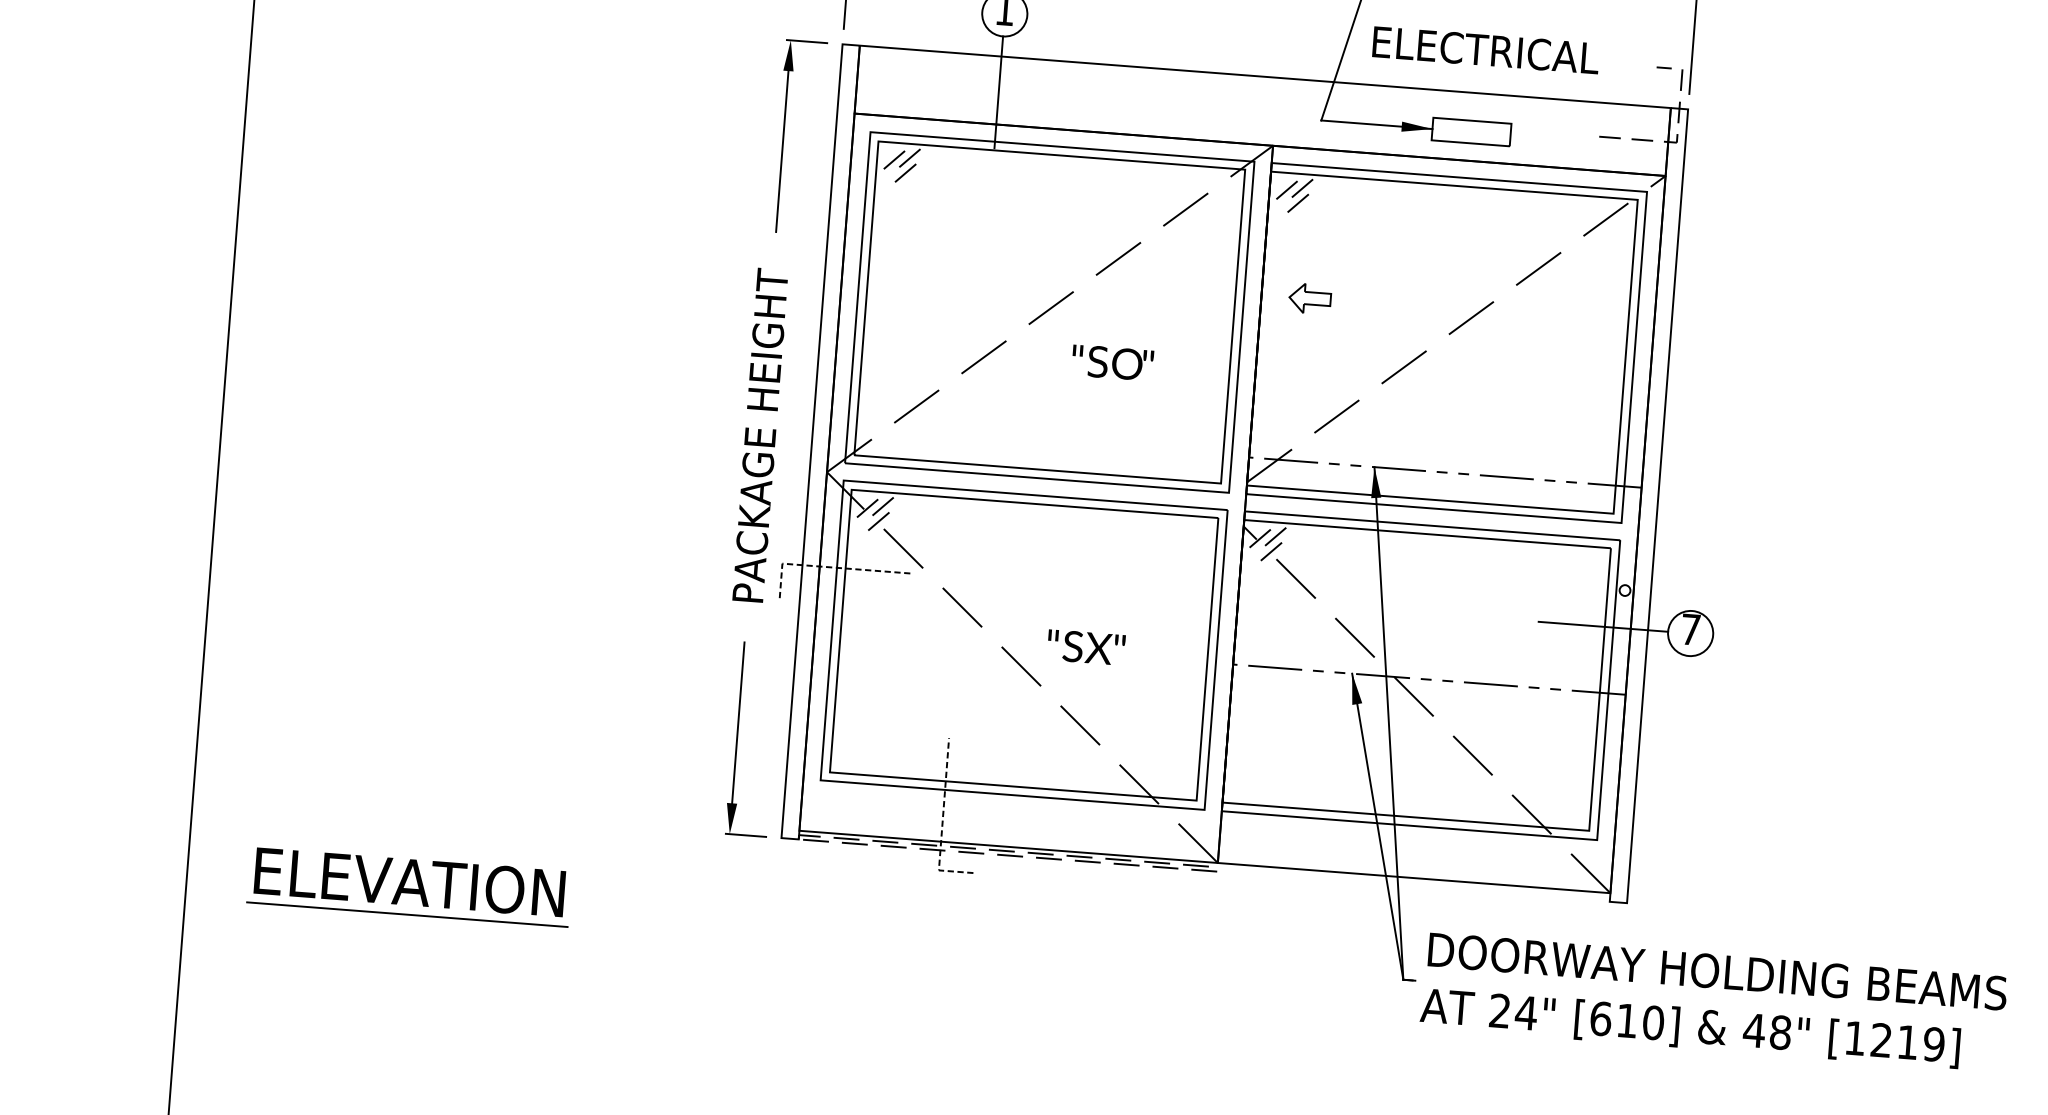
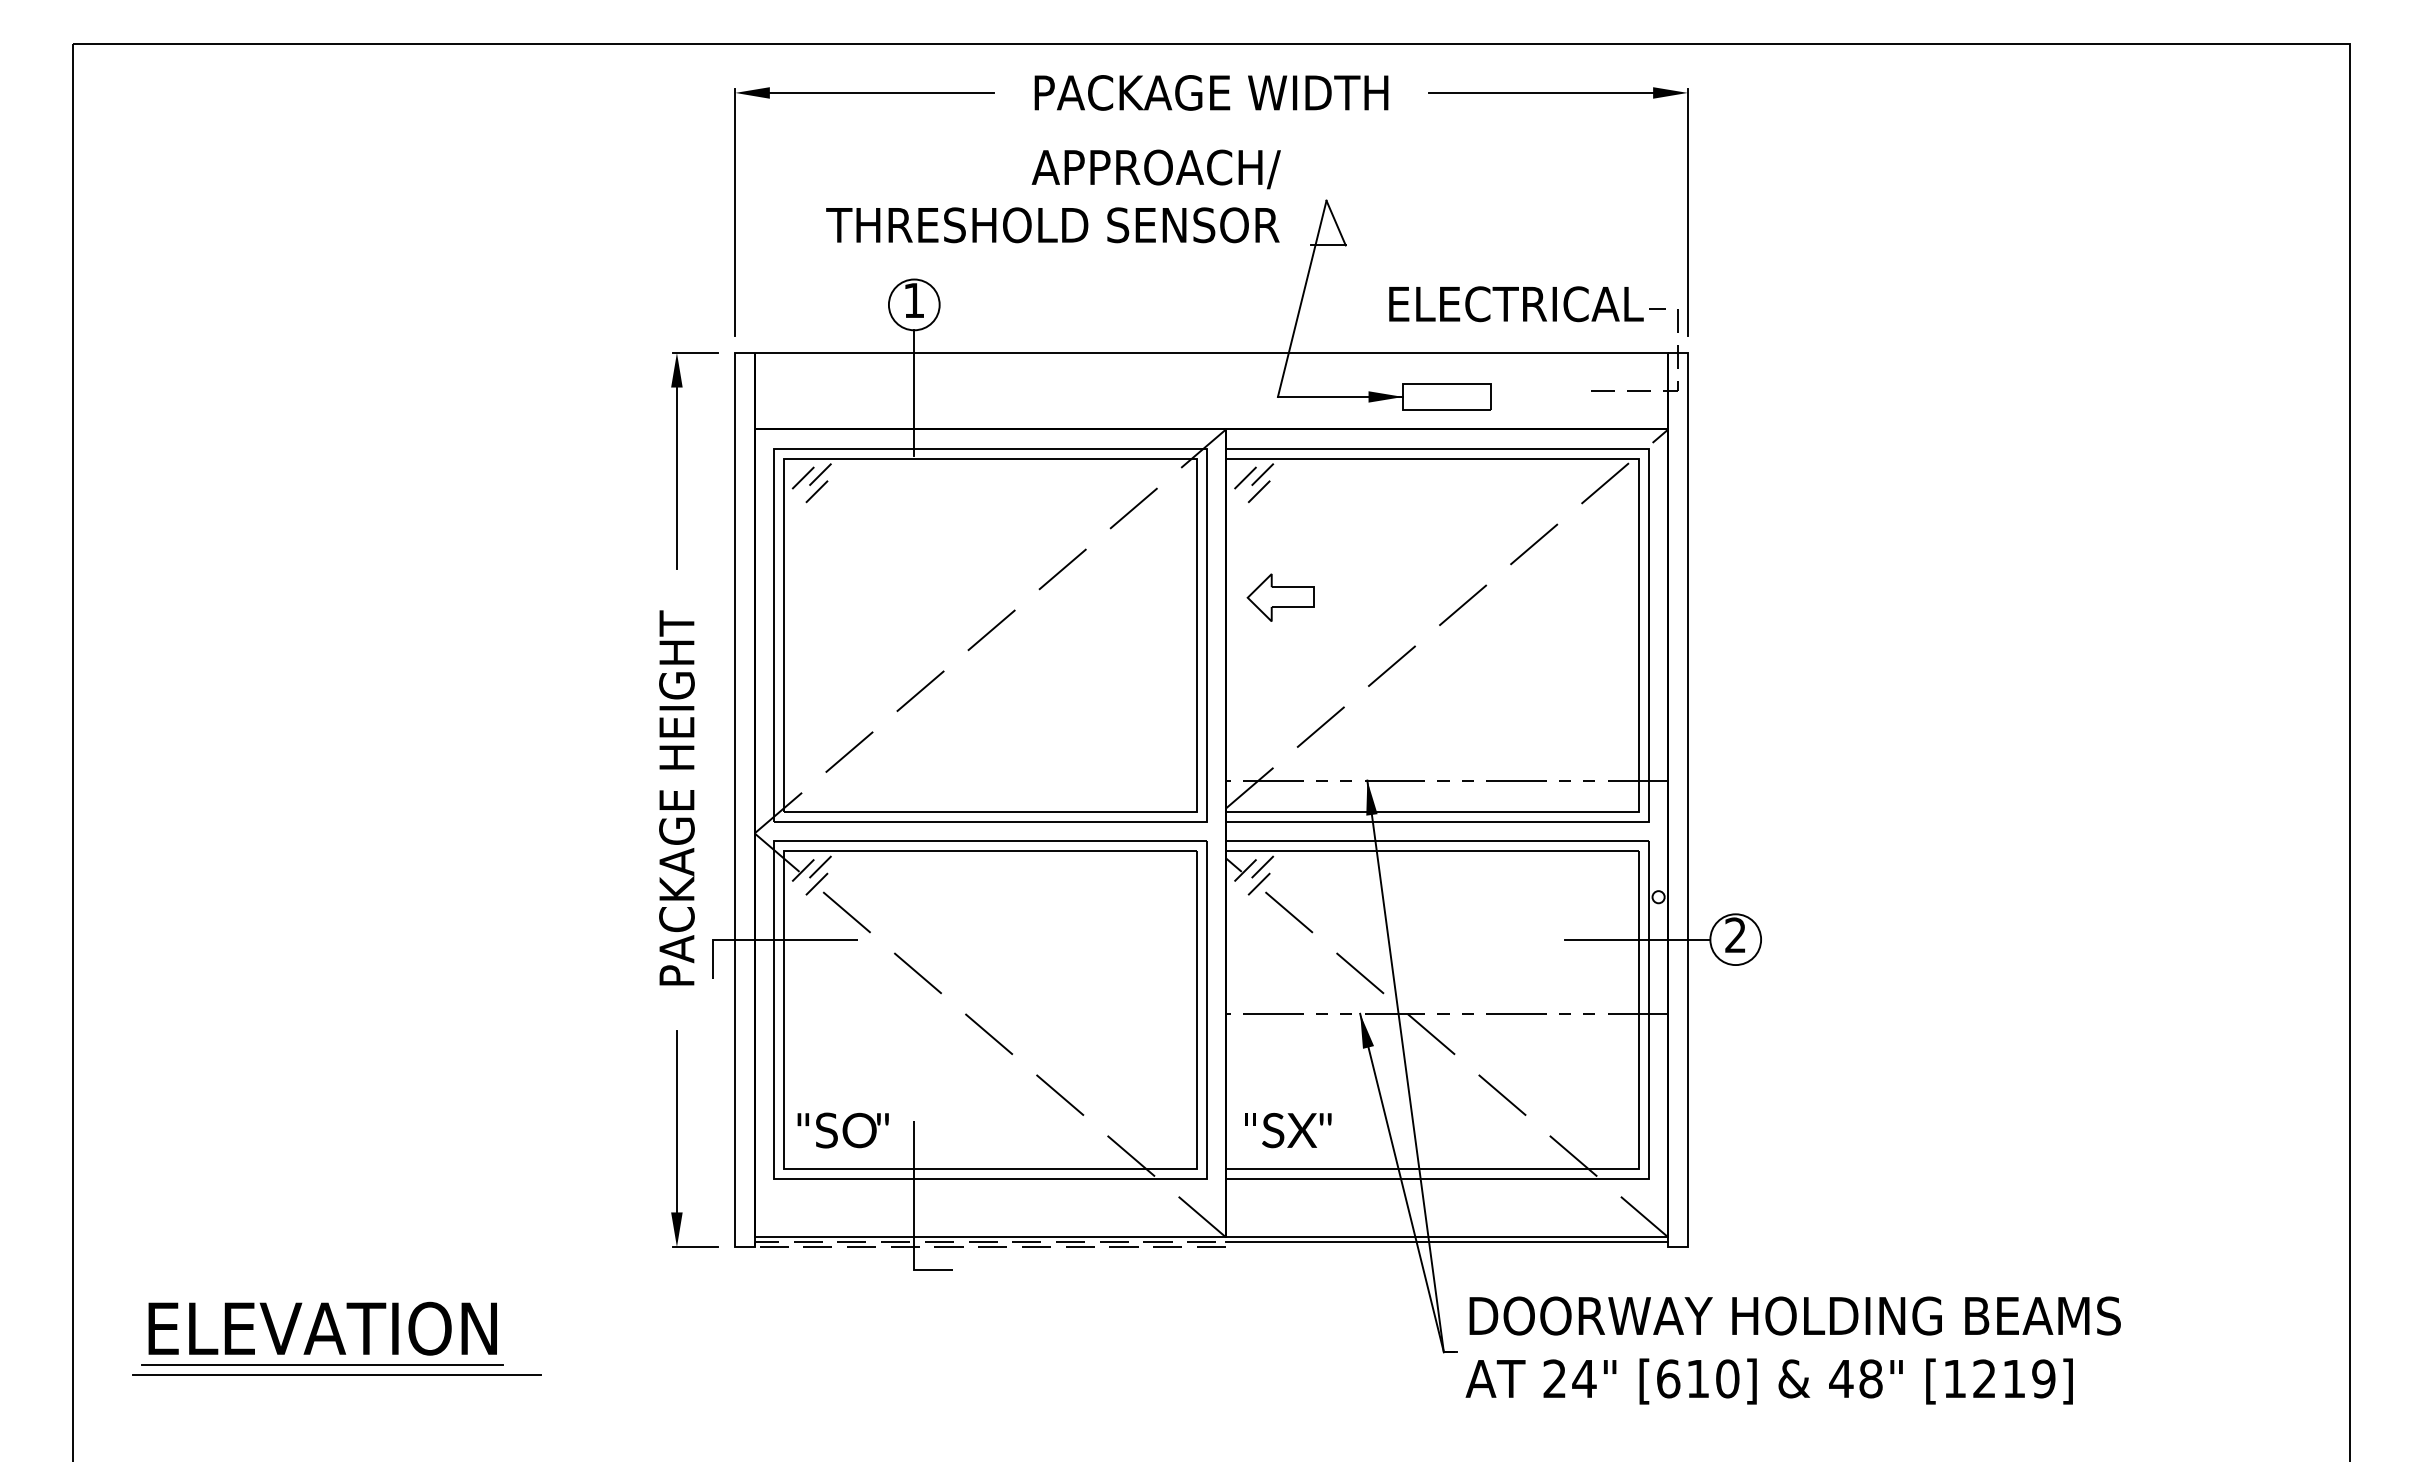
text: (1486, 50) -> (1516, 304), moved
part: (1309, 298) -> (1280, 597), size x1.43
text: (1112, 362) -> (842, 1130), moved
line: (829, 567) -> (765, 939), dashed -> solid
text: (1690, 628) -> (1735, 934), 7 -> 2
text: (1086, 647) -> (1288, 1130), moved
line: (942, 821) -> (914, 1214), dashed -> solid
line: (1414, 882) -> (1447, 1242), added
line: (418, 924) -> (336, 1375), added

